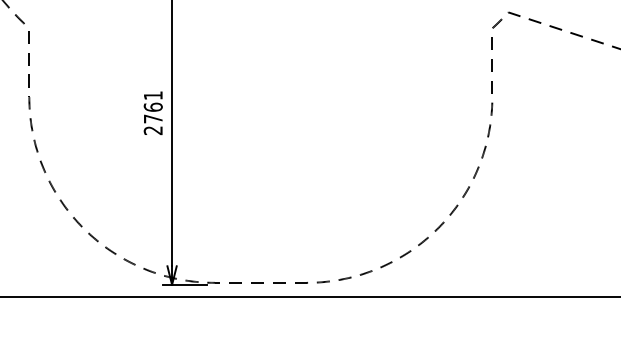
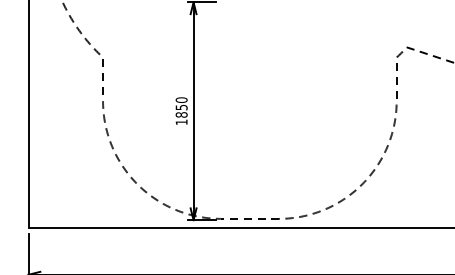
text: (153, 113) -> (181, 111), 2761 -> 1850

